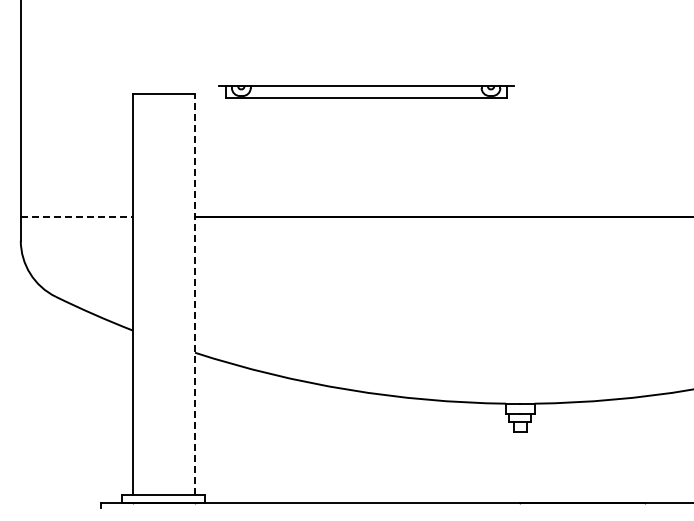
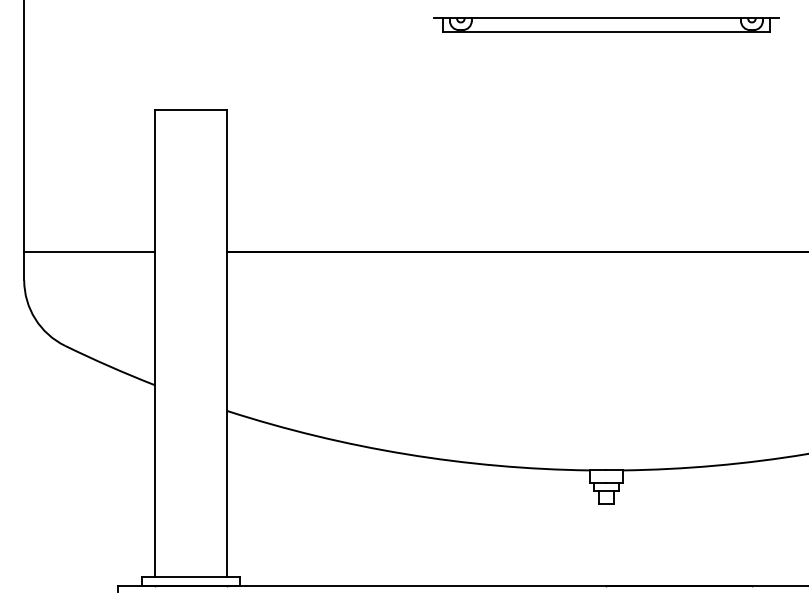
part: (366, 91) -> (606, 24), moved
line: (76, 216) -> (89, 252), dashed -> solid
line: (195, 294) -> (227, 343), dashed -> solid

